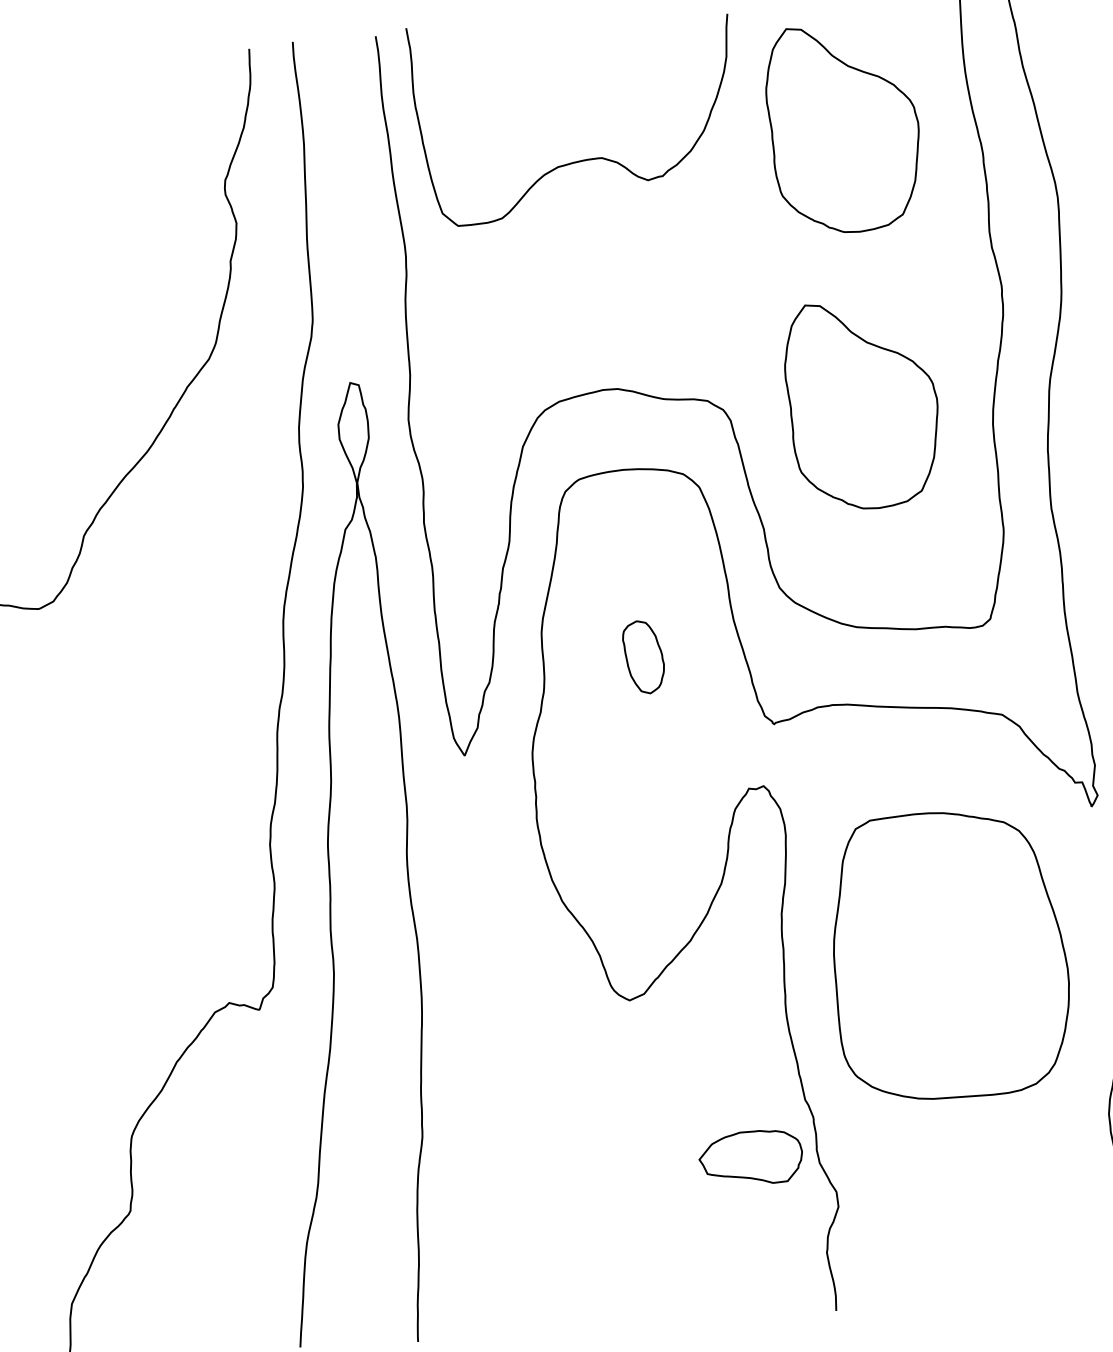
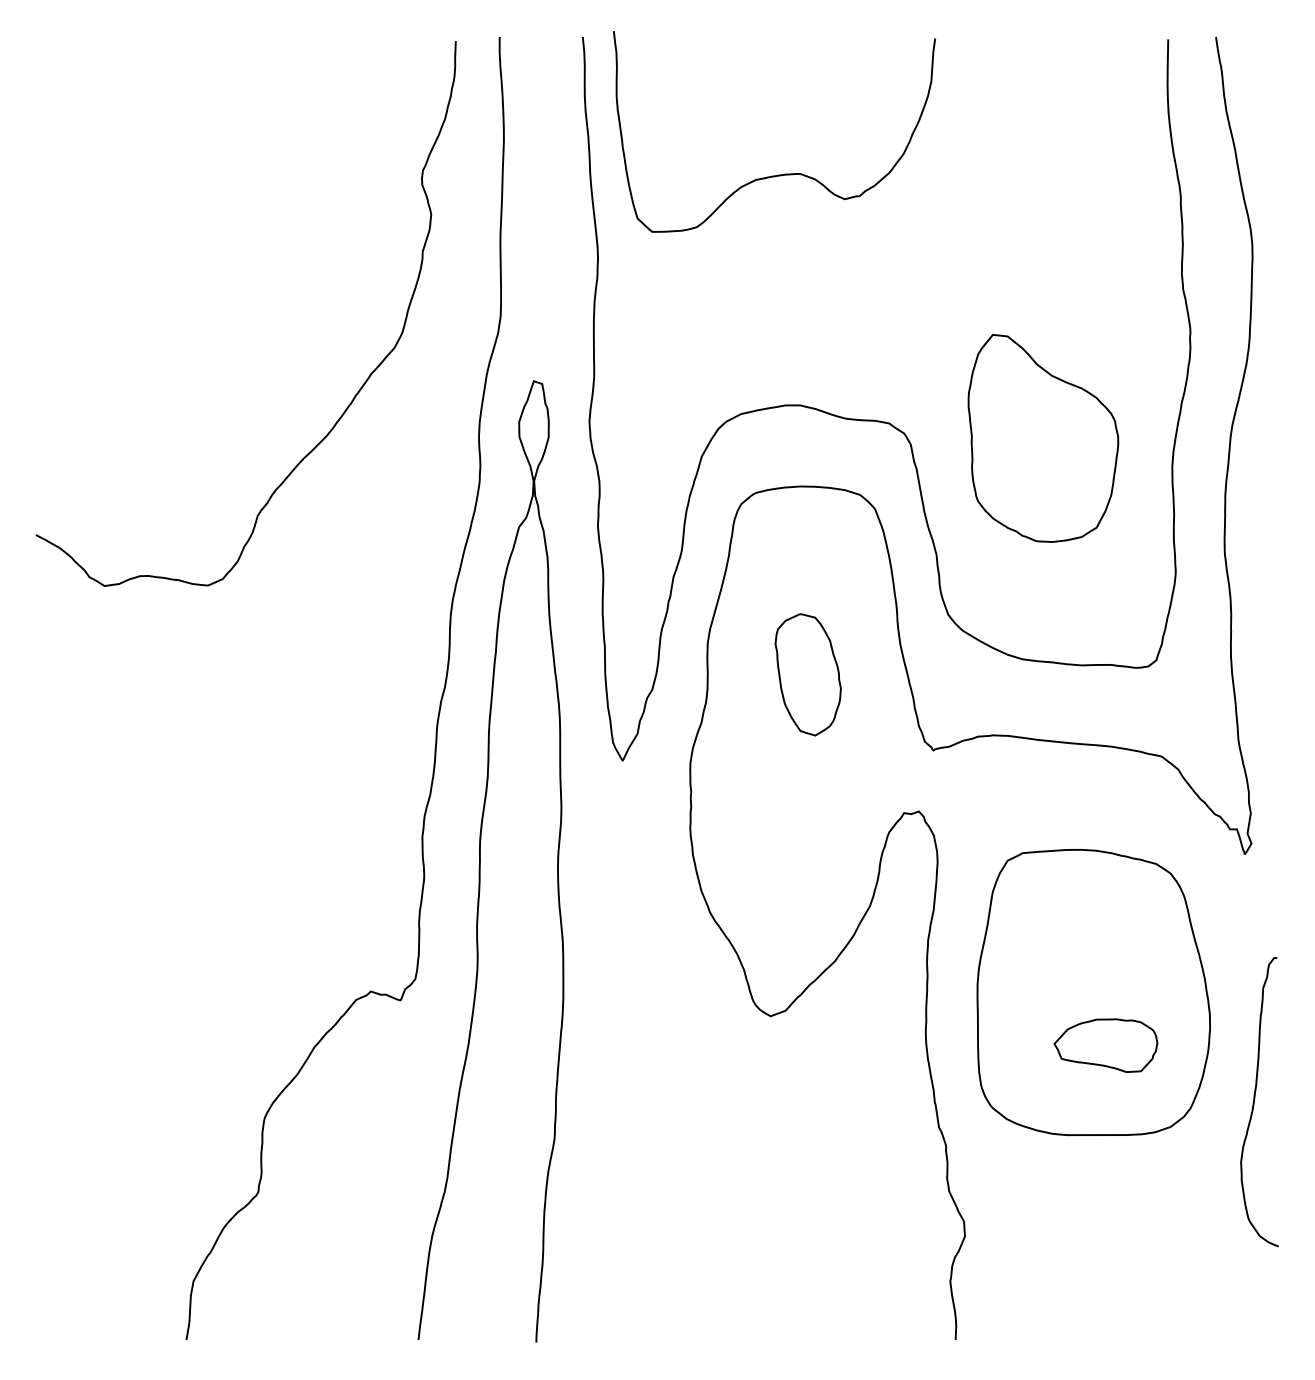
part: (843, 129) -> (1043, 161), removed
part: (643, 656) -> (807, 674), size x1.67
part: (750, 1157) -> (1105, 1045), moved

